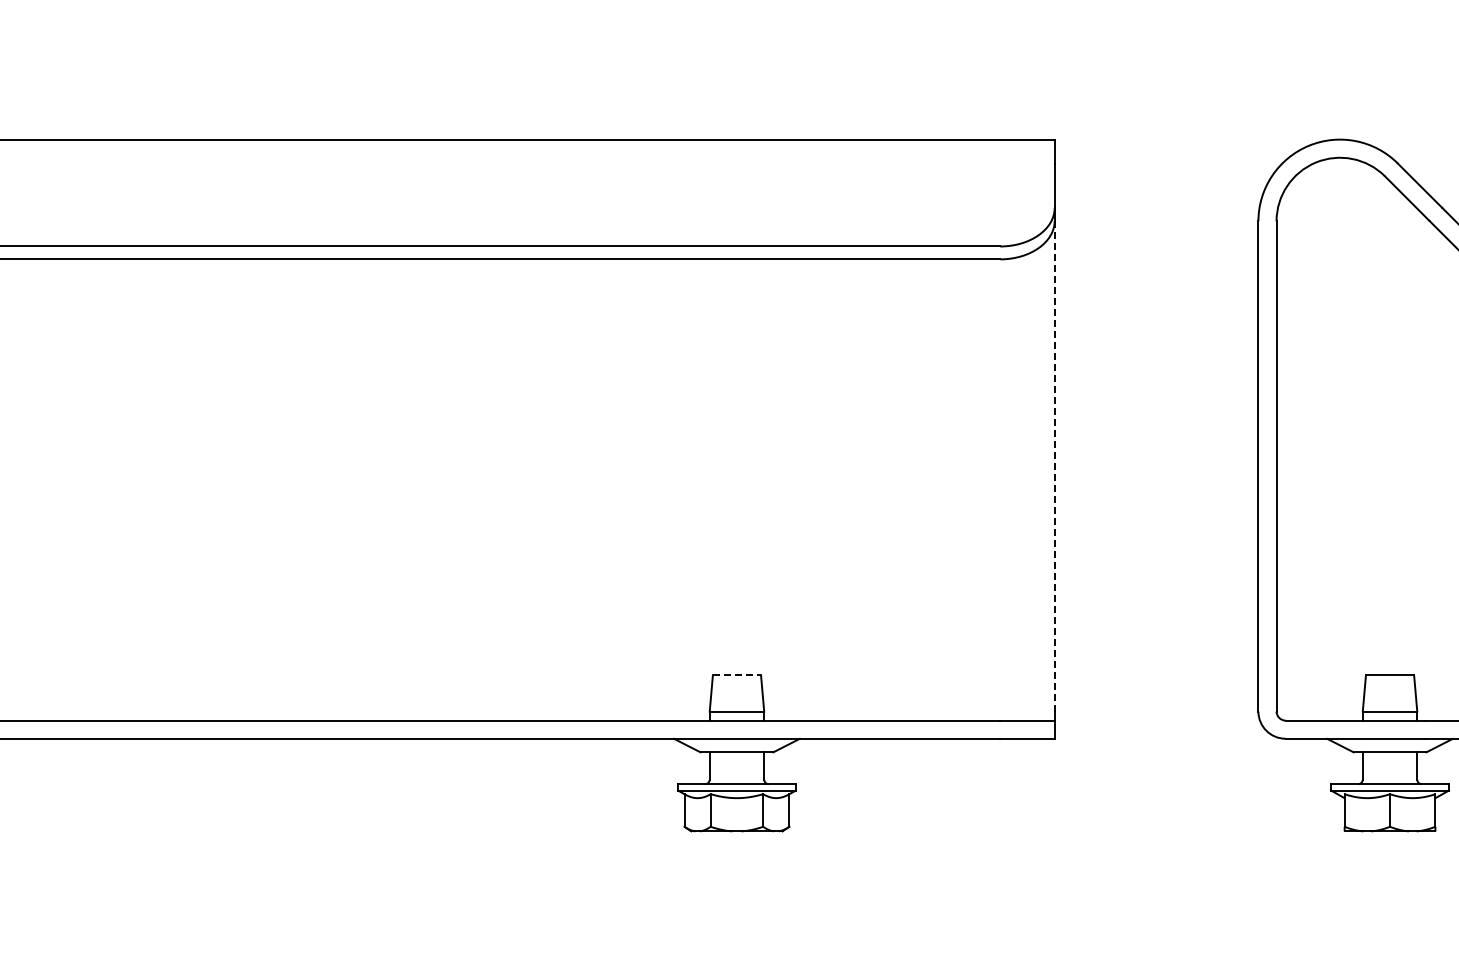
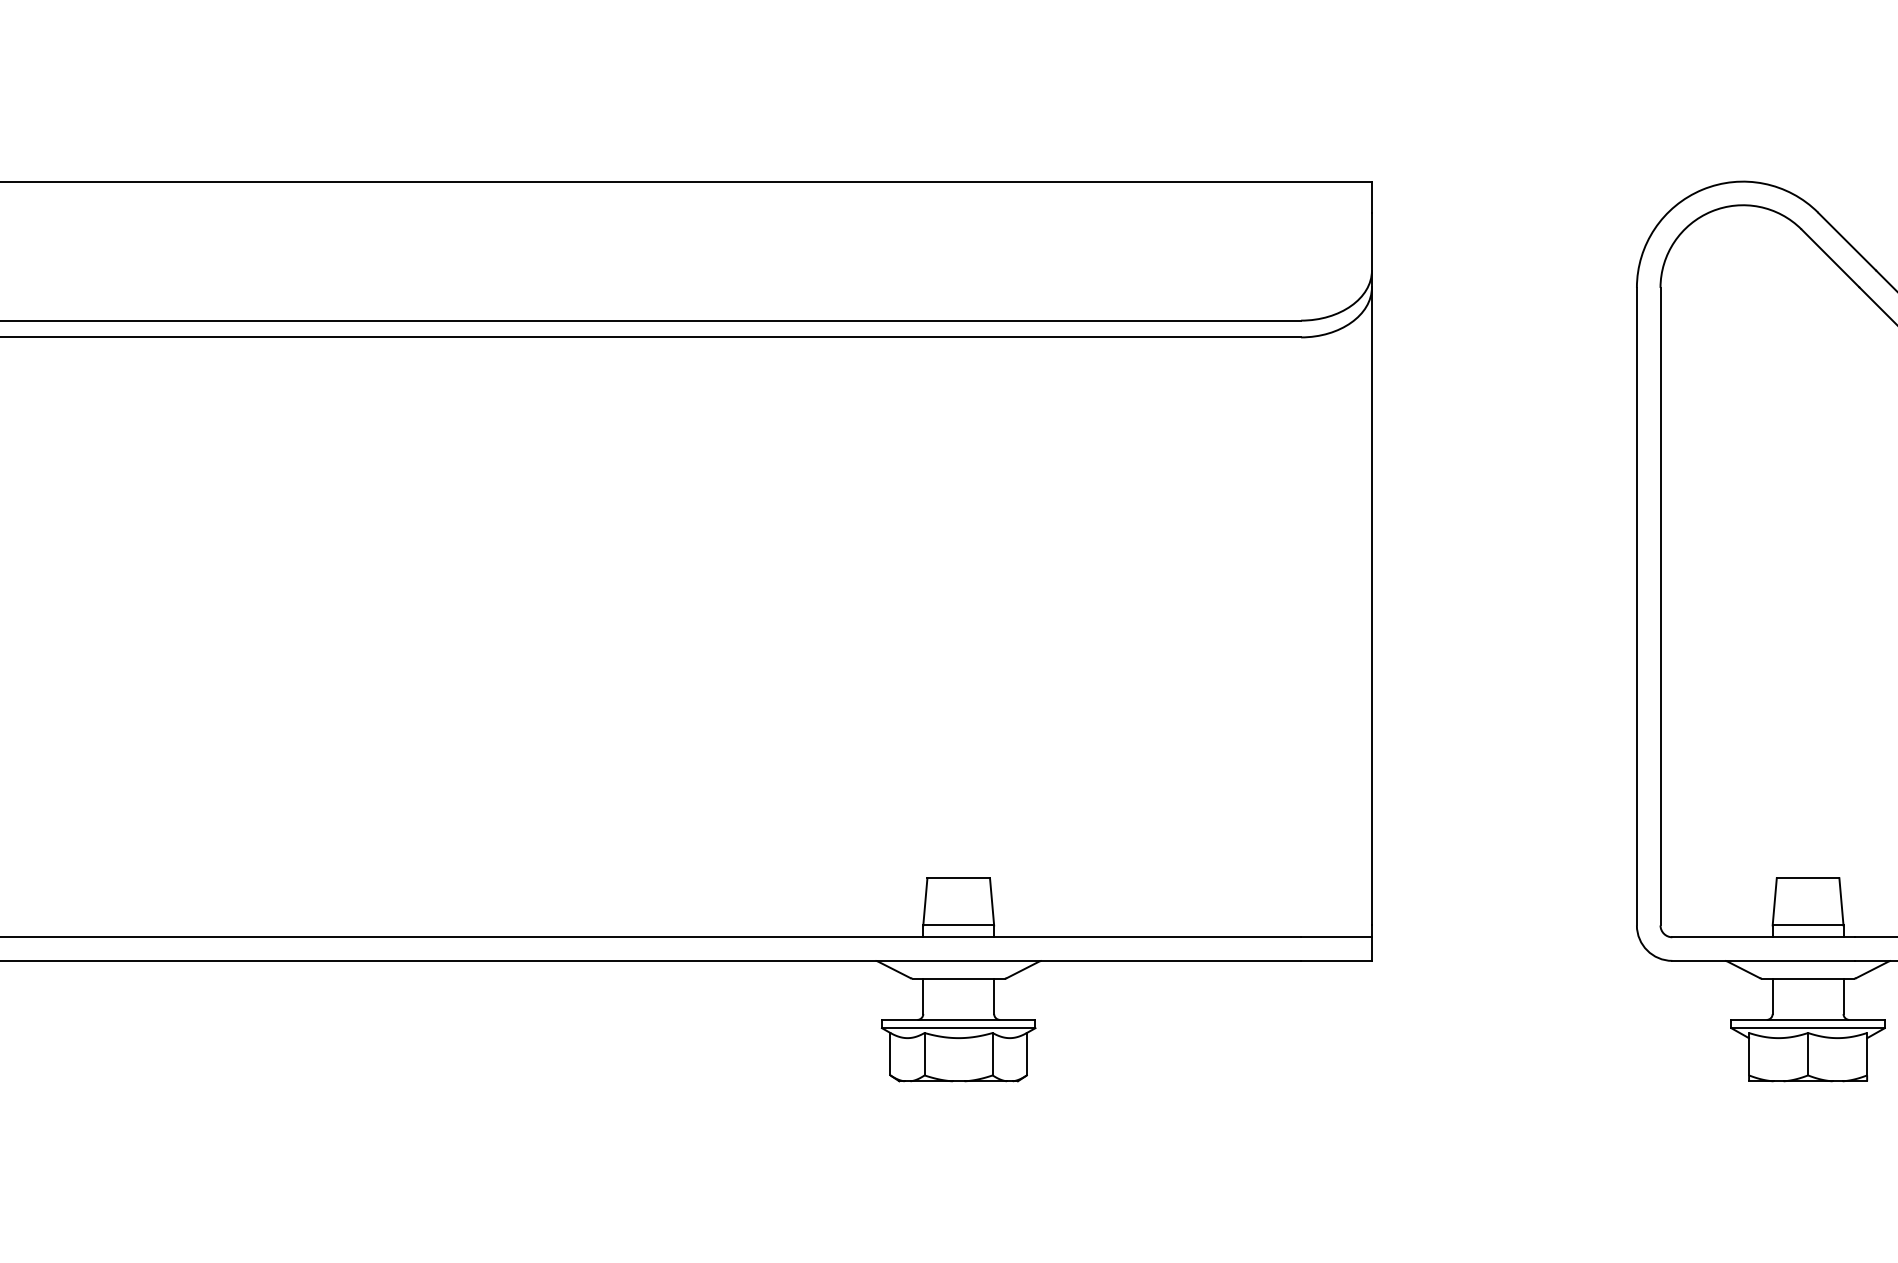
line: (1054, 466) -> (1371, 606), dashed -> solid
line: (737, 675) -> (959, 878), dashed -> solid

